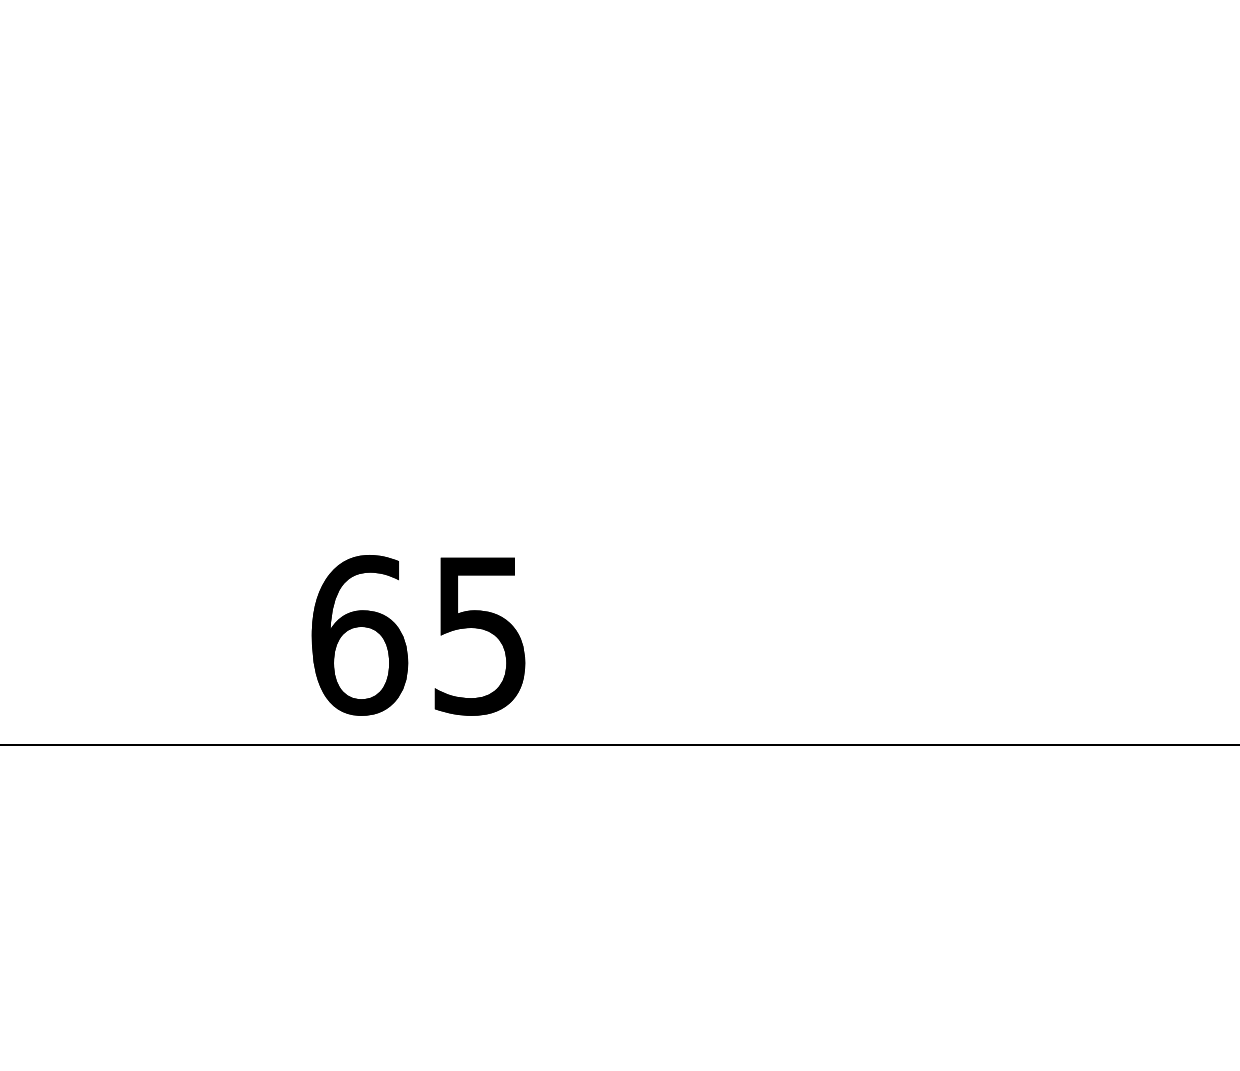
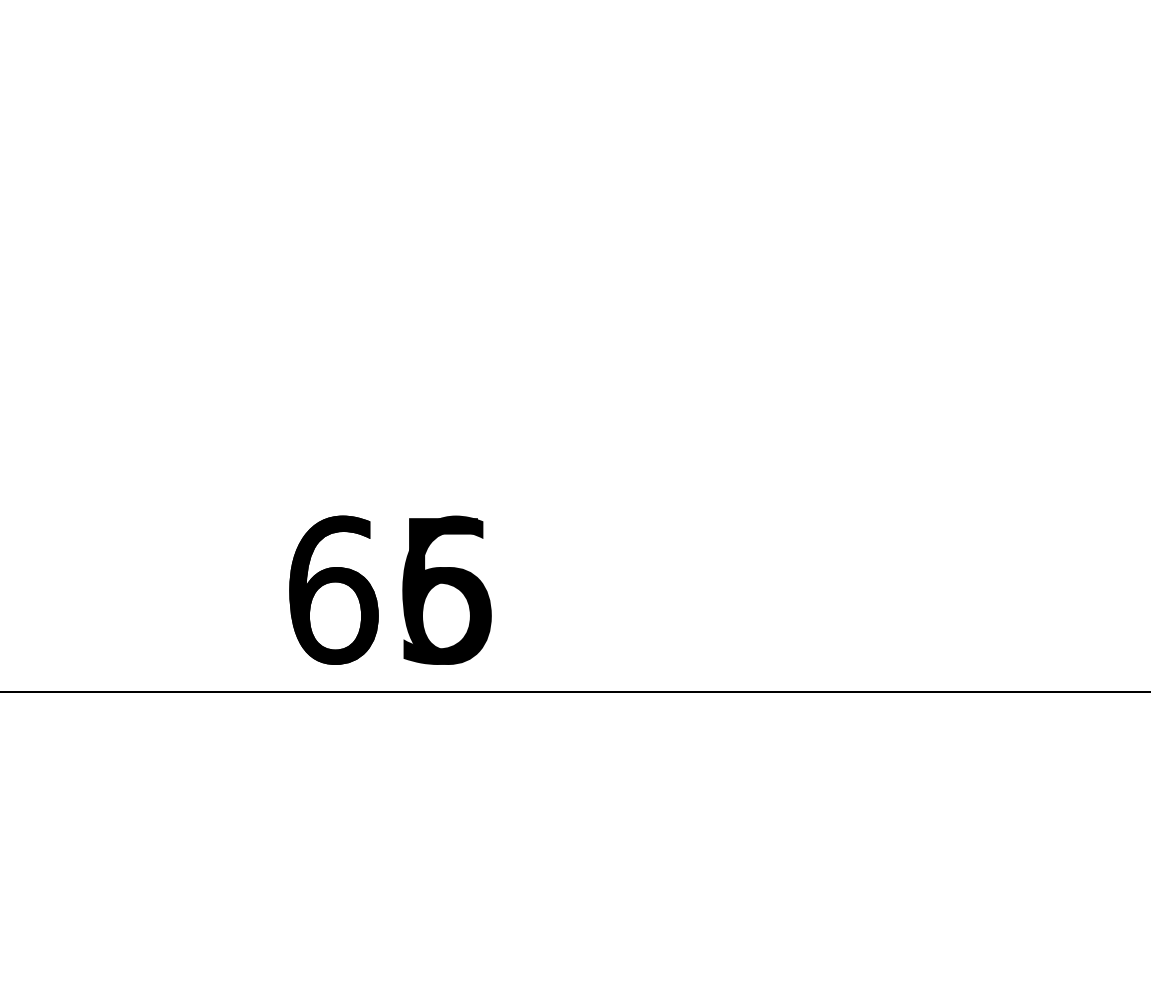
text: (481, 635) -> (446, 590), 65 -> 66

